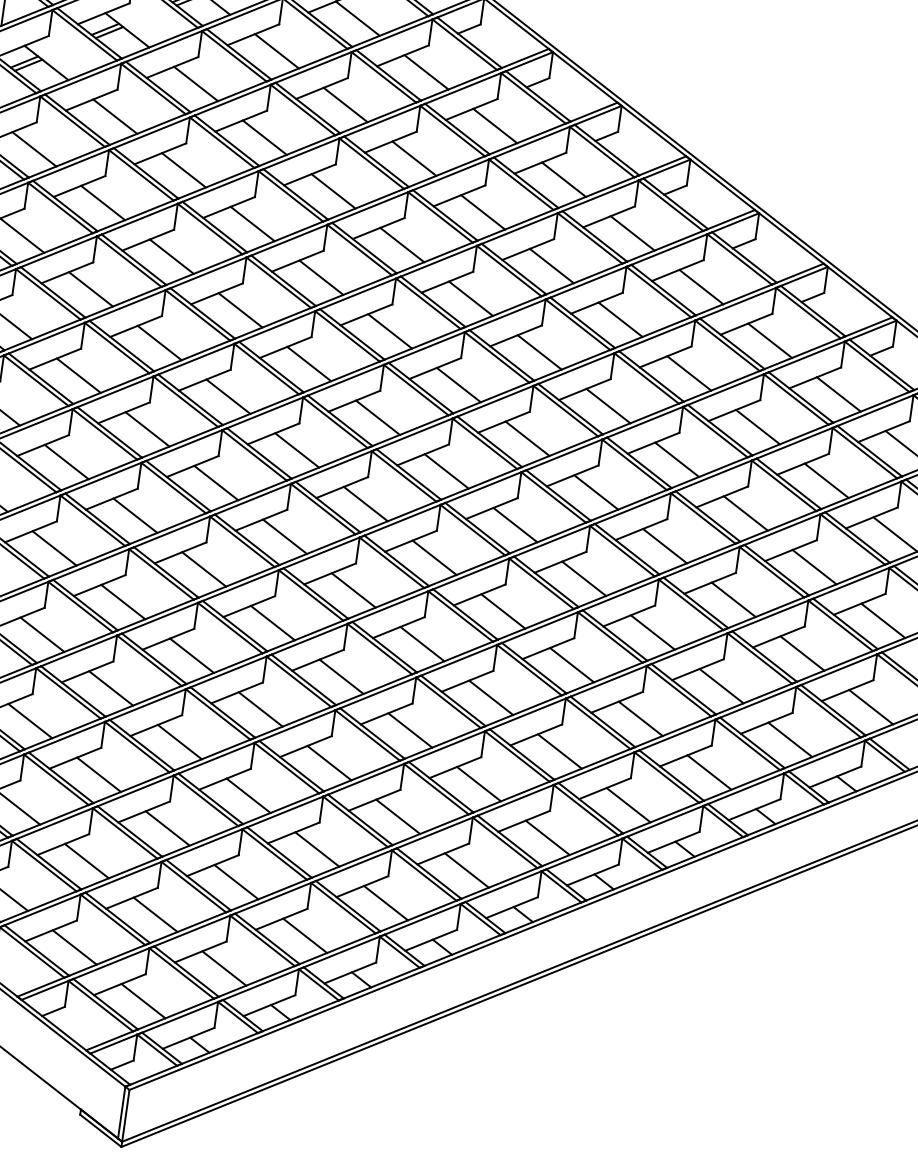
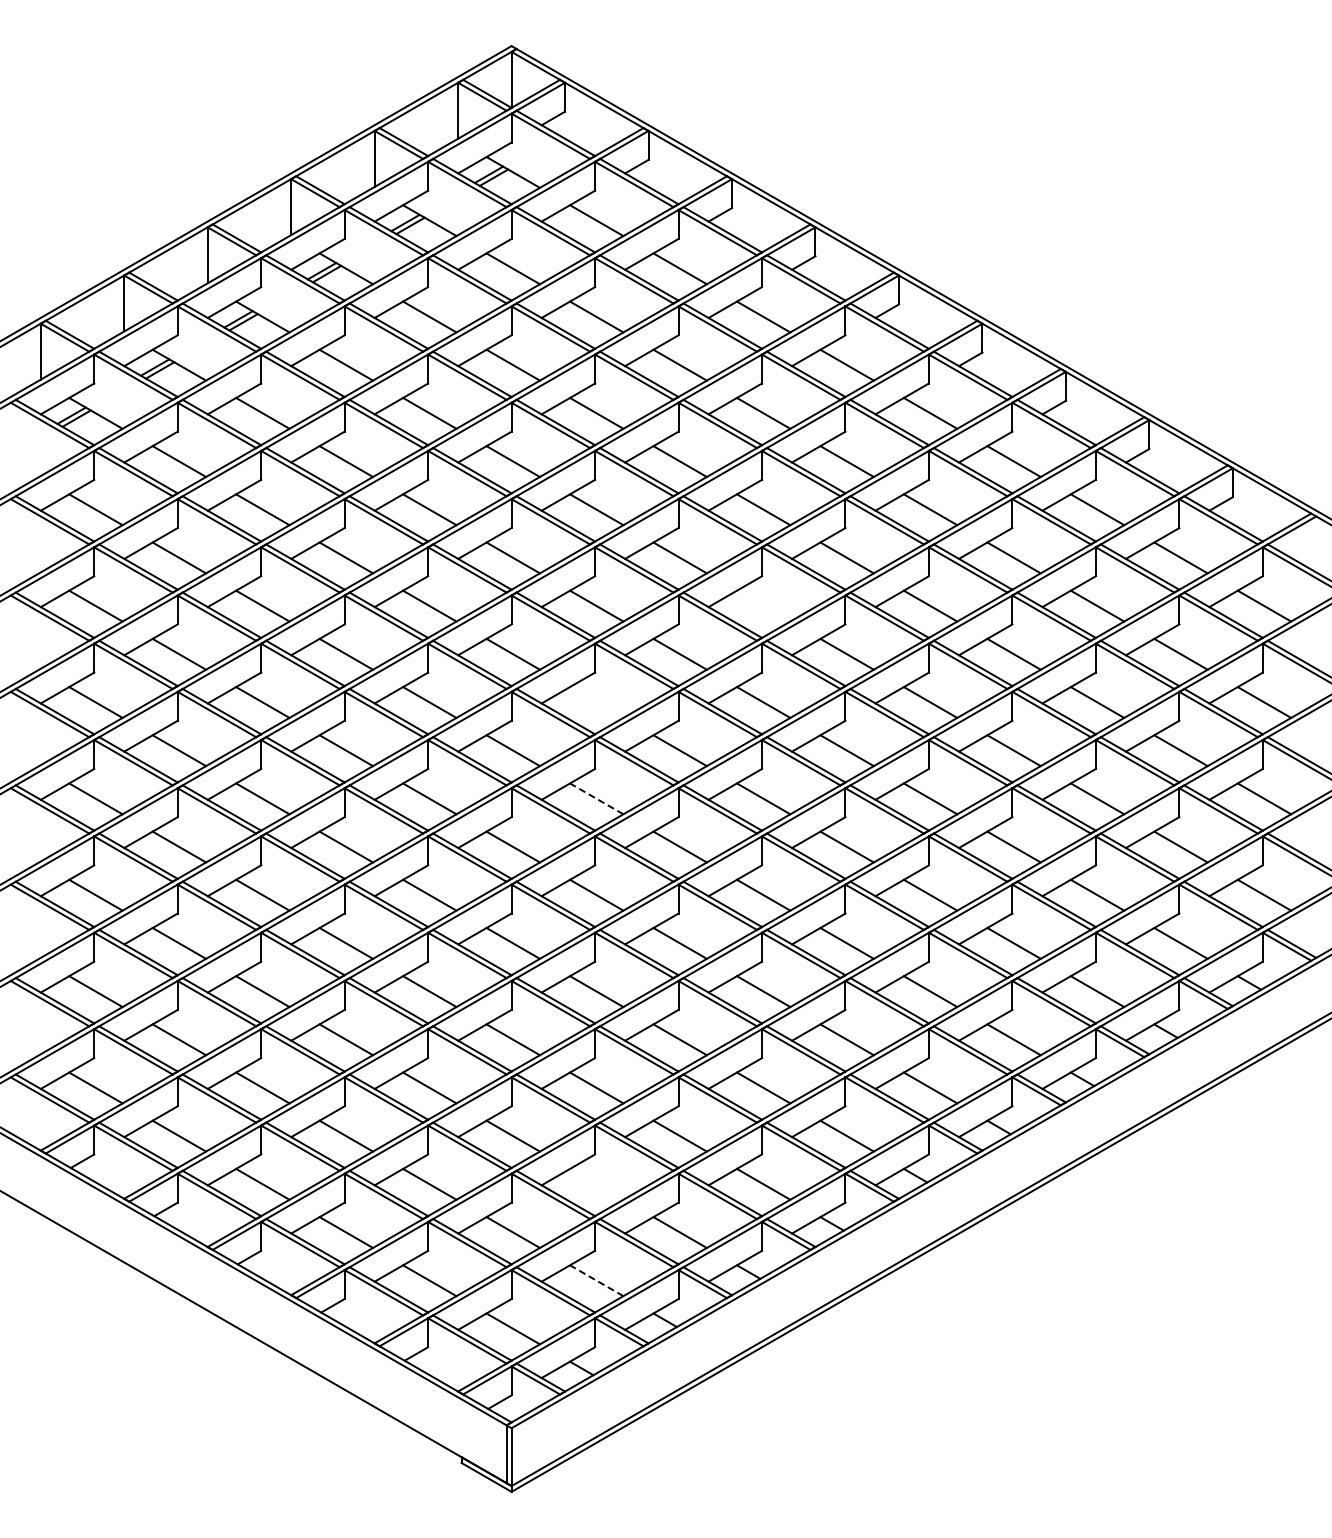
line: (458, 384) -> (763, 605), removed
line: (296, 450) -> (596, 702), removed
line: (284, 536) -> (596, 798), solid -> dashed
line: (236, 881) -> (596, 1183), removed
line: (224, 968) -> (596, 1280), solid -> dashed

